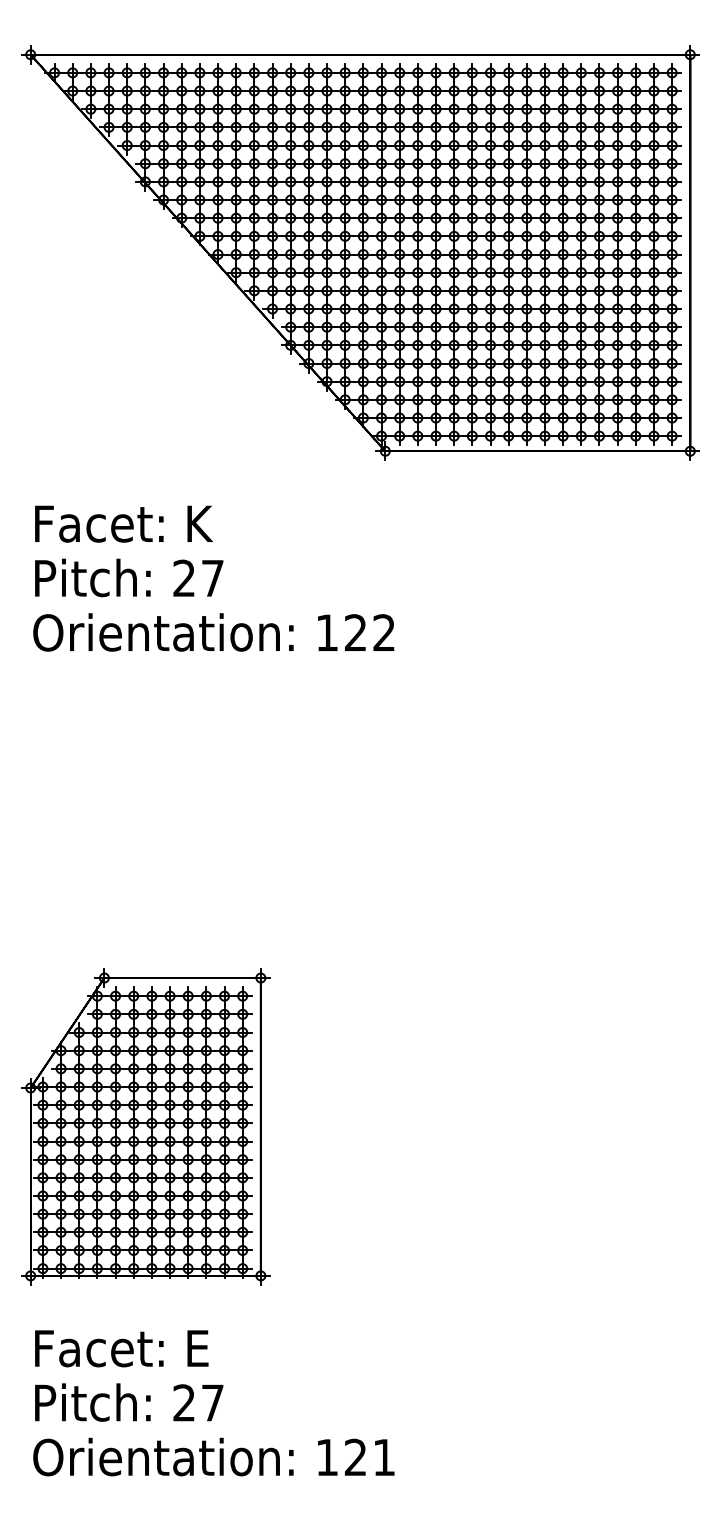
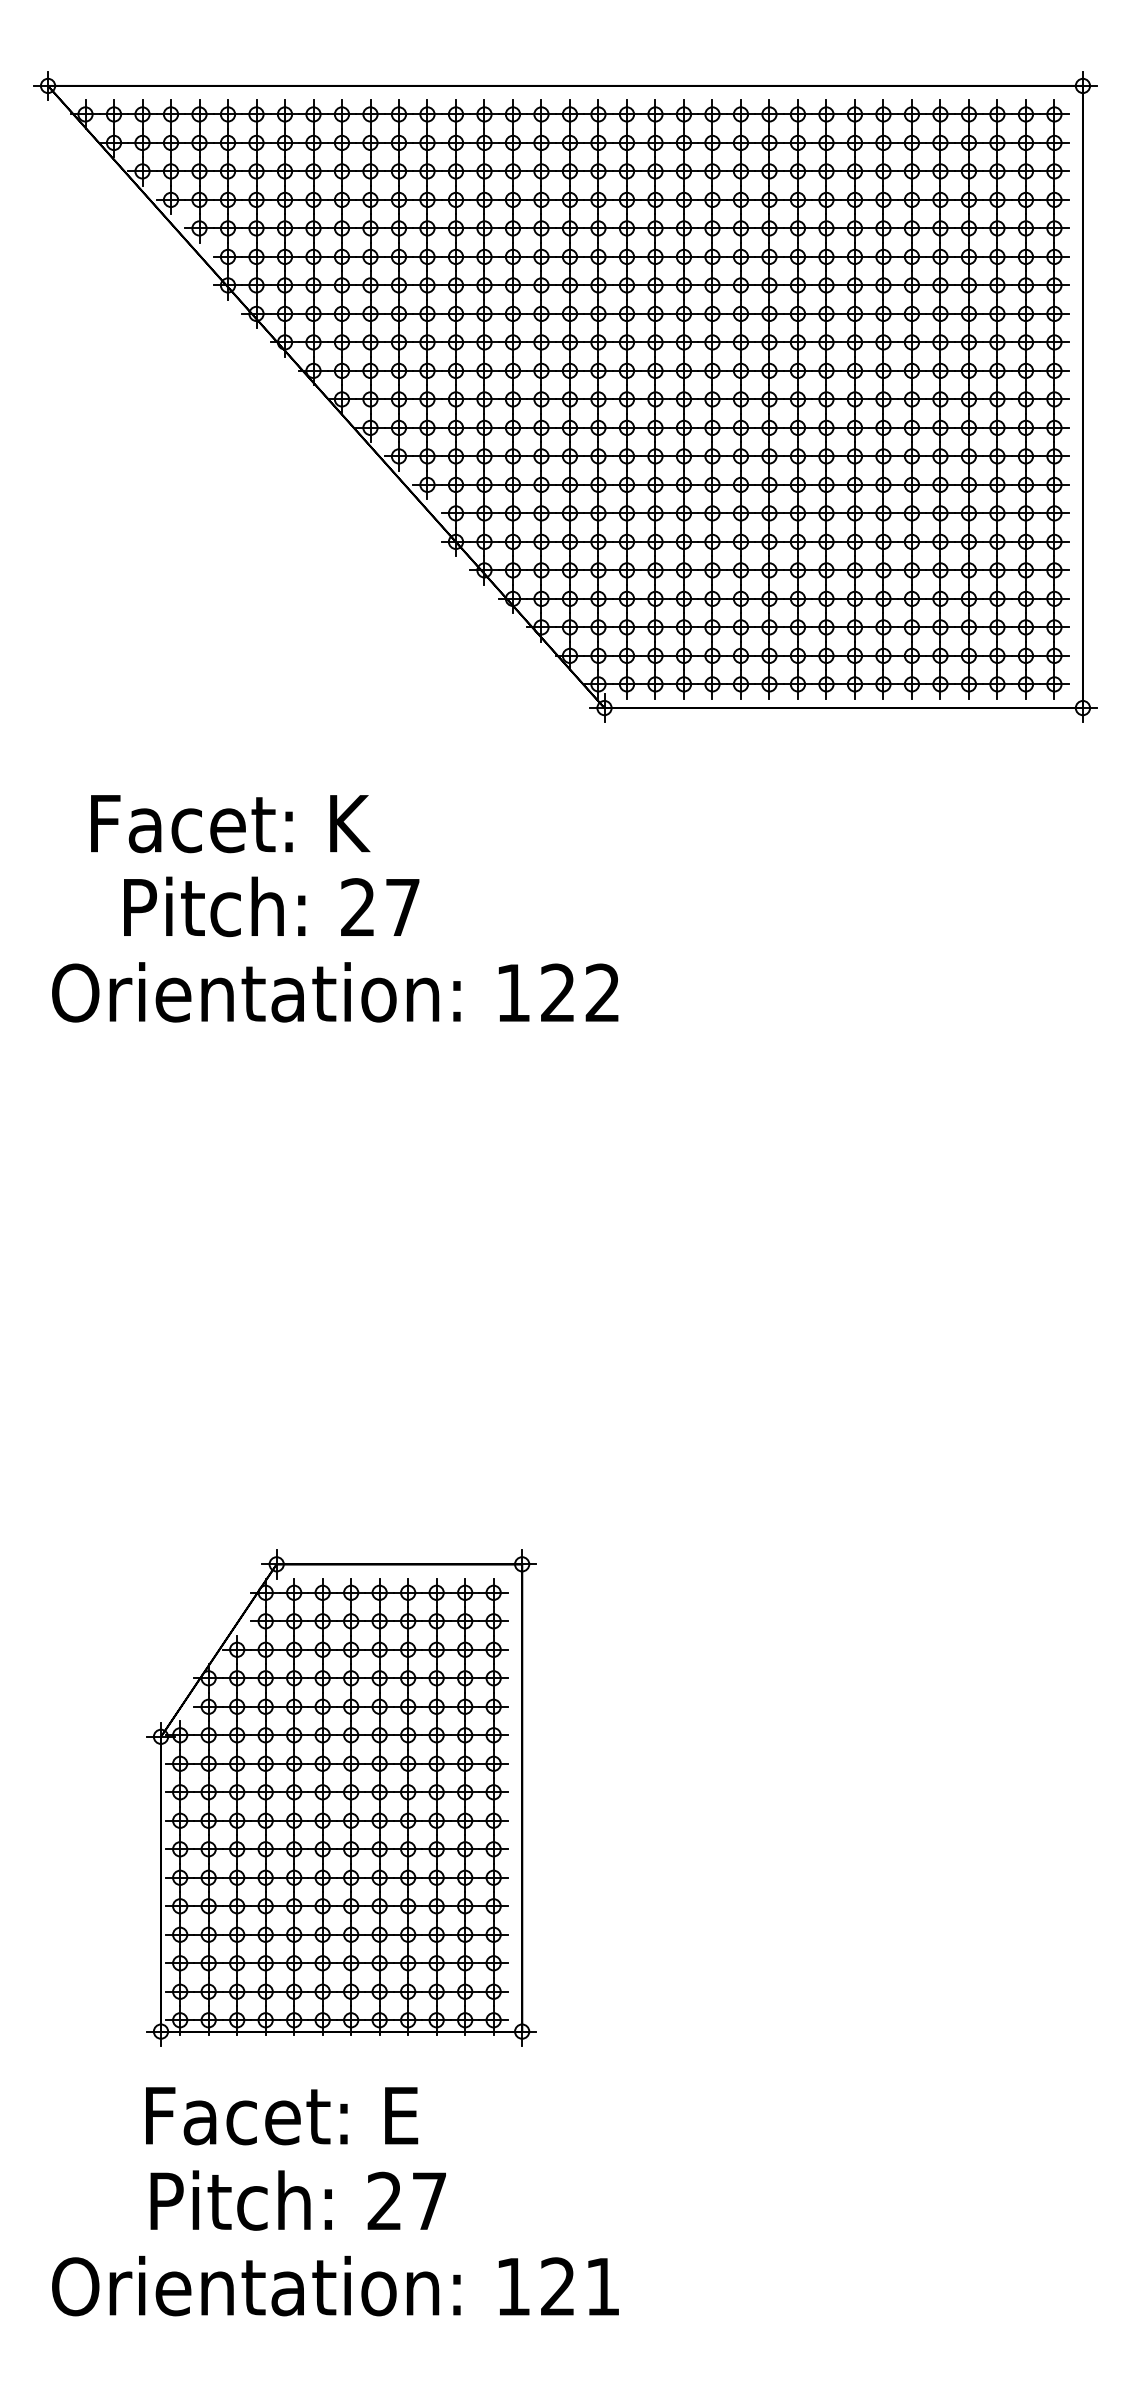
text: (123, 523) -> (229, 822), moved
text: (129, 577) -> (272, 906), moved
part: (145, 1126) -> (341, 1797), moved
text: (121, 1348) -> (281, 2115), moved
text: (129, 1402) -> (298, 2200), moved

